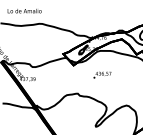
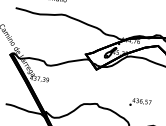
text: (102, 74) -> (140, 102), moved

